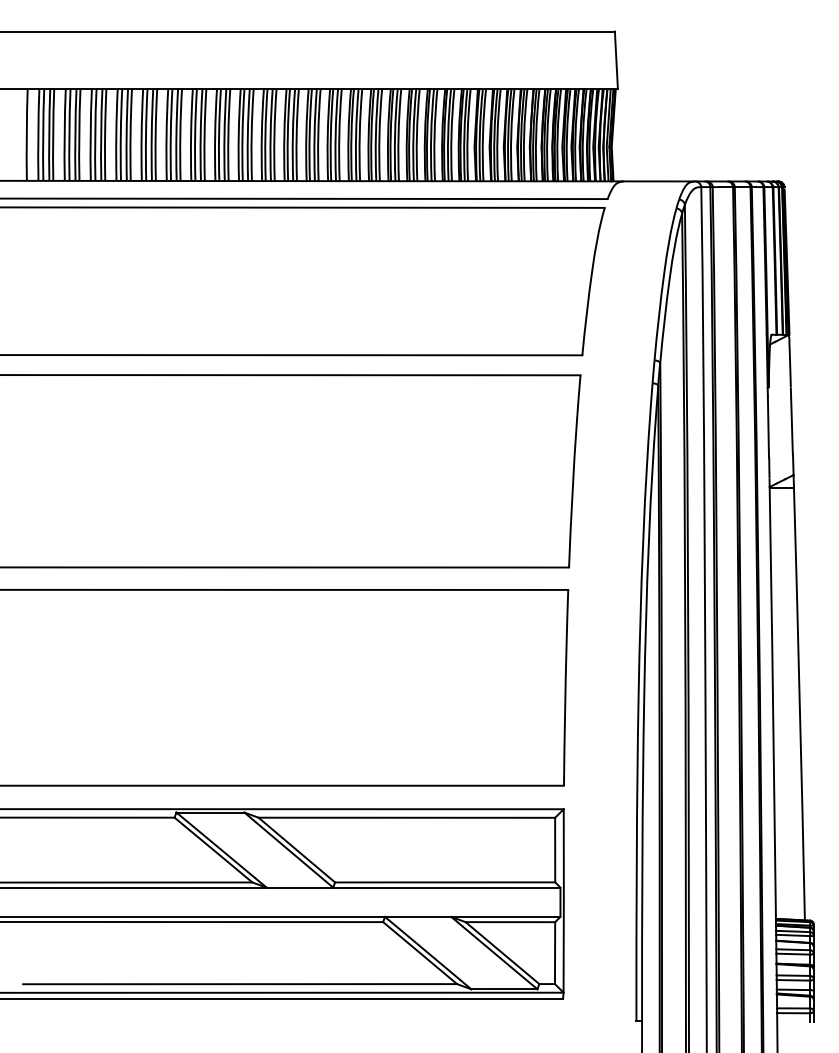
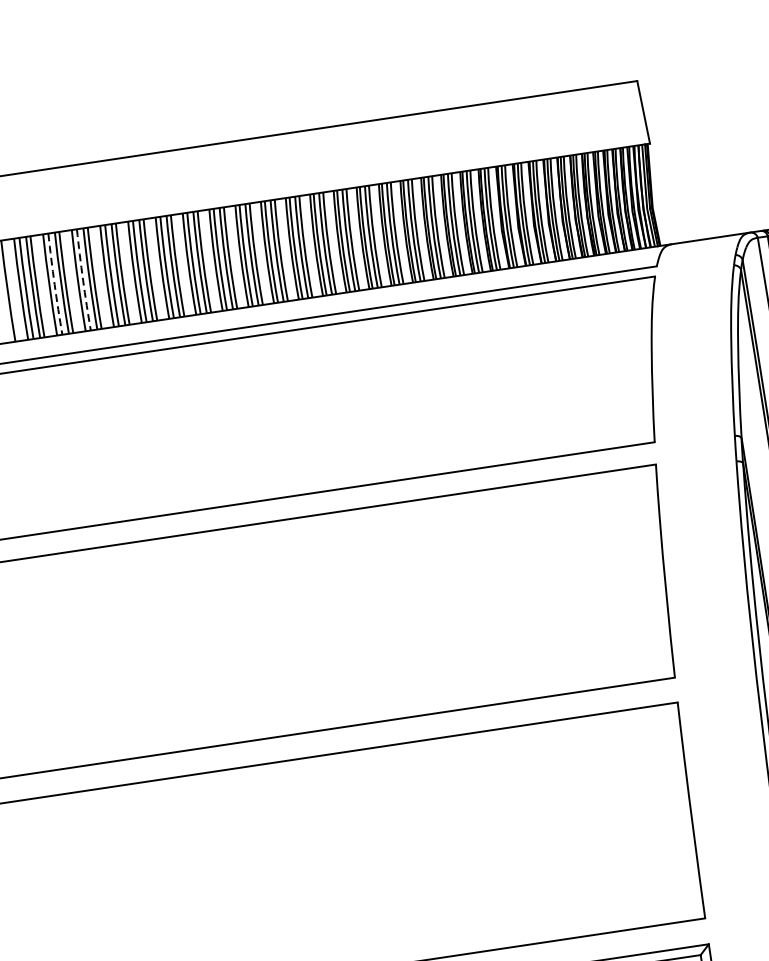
arc: (69, 134) -> (54, 283), solid -> dashed
arc: (95, 134) -> (83, 279), solid -> dashed

